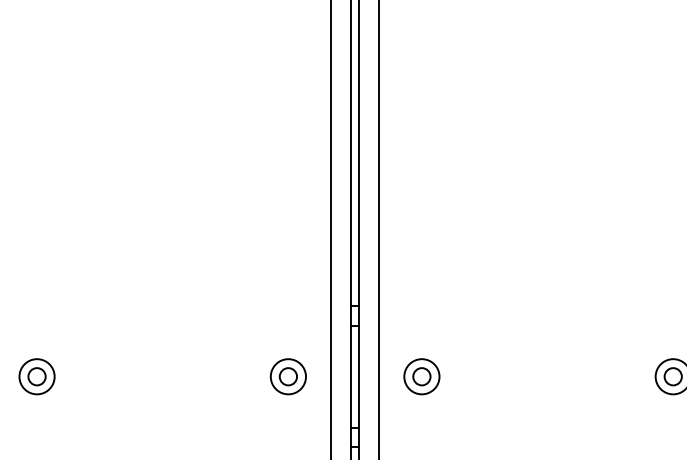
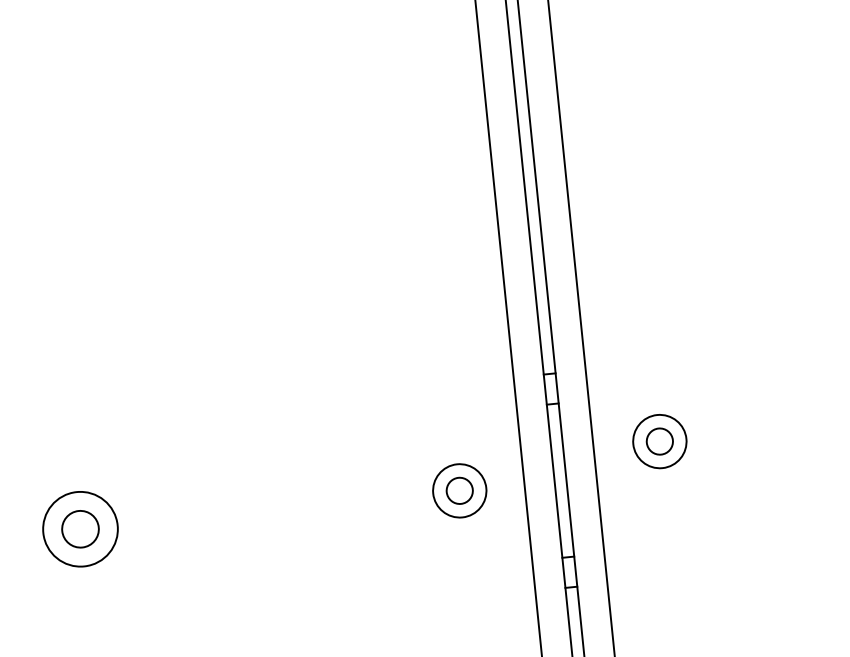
part: (36, 376) -> (79, 529), size x1.4
part: (421, 376) -> (659, 441), moved

